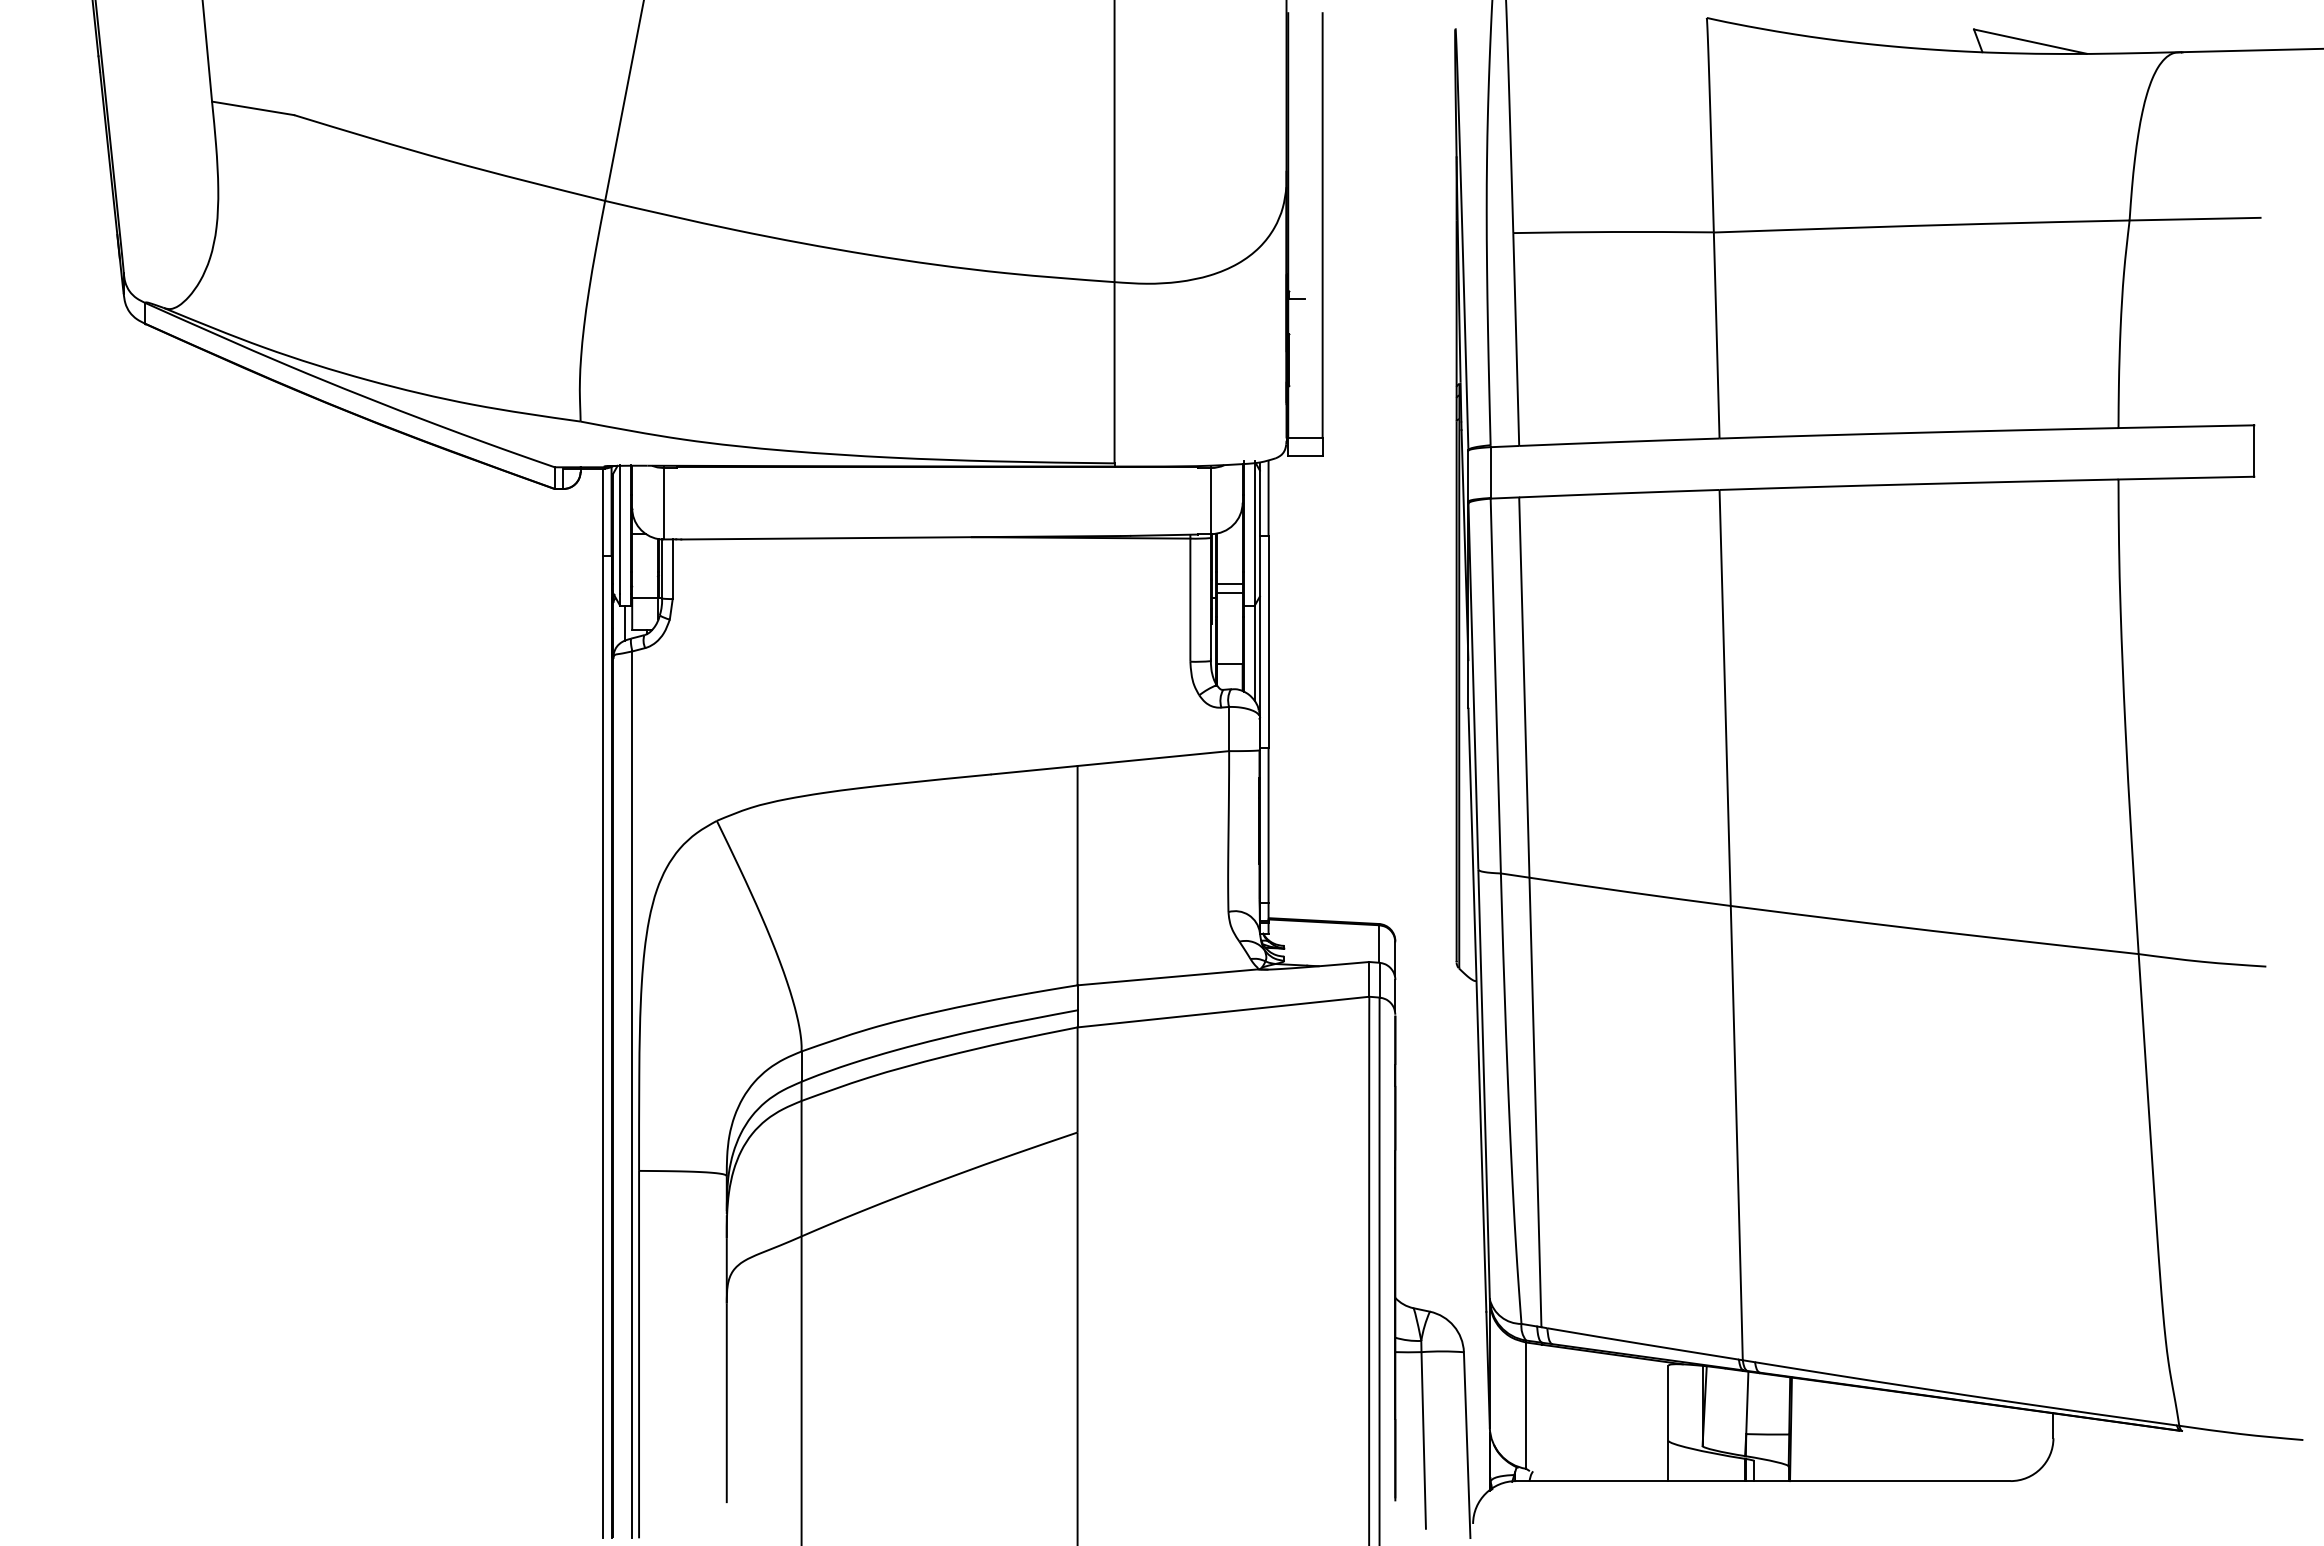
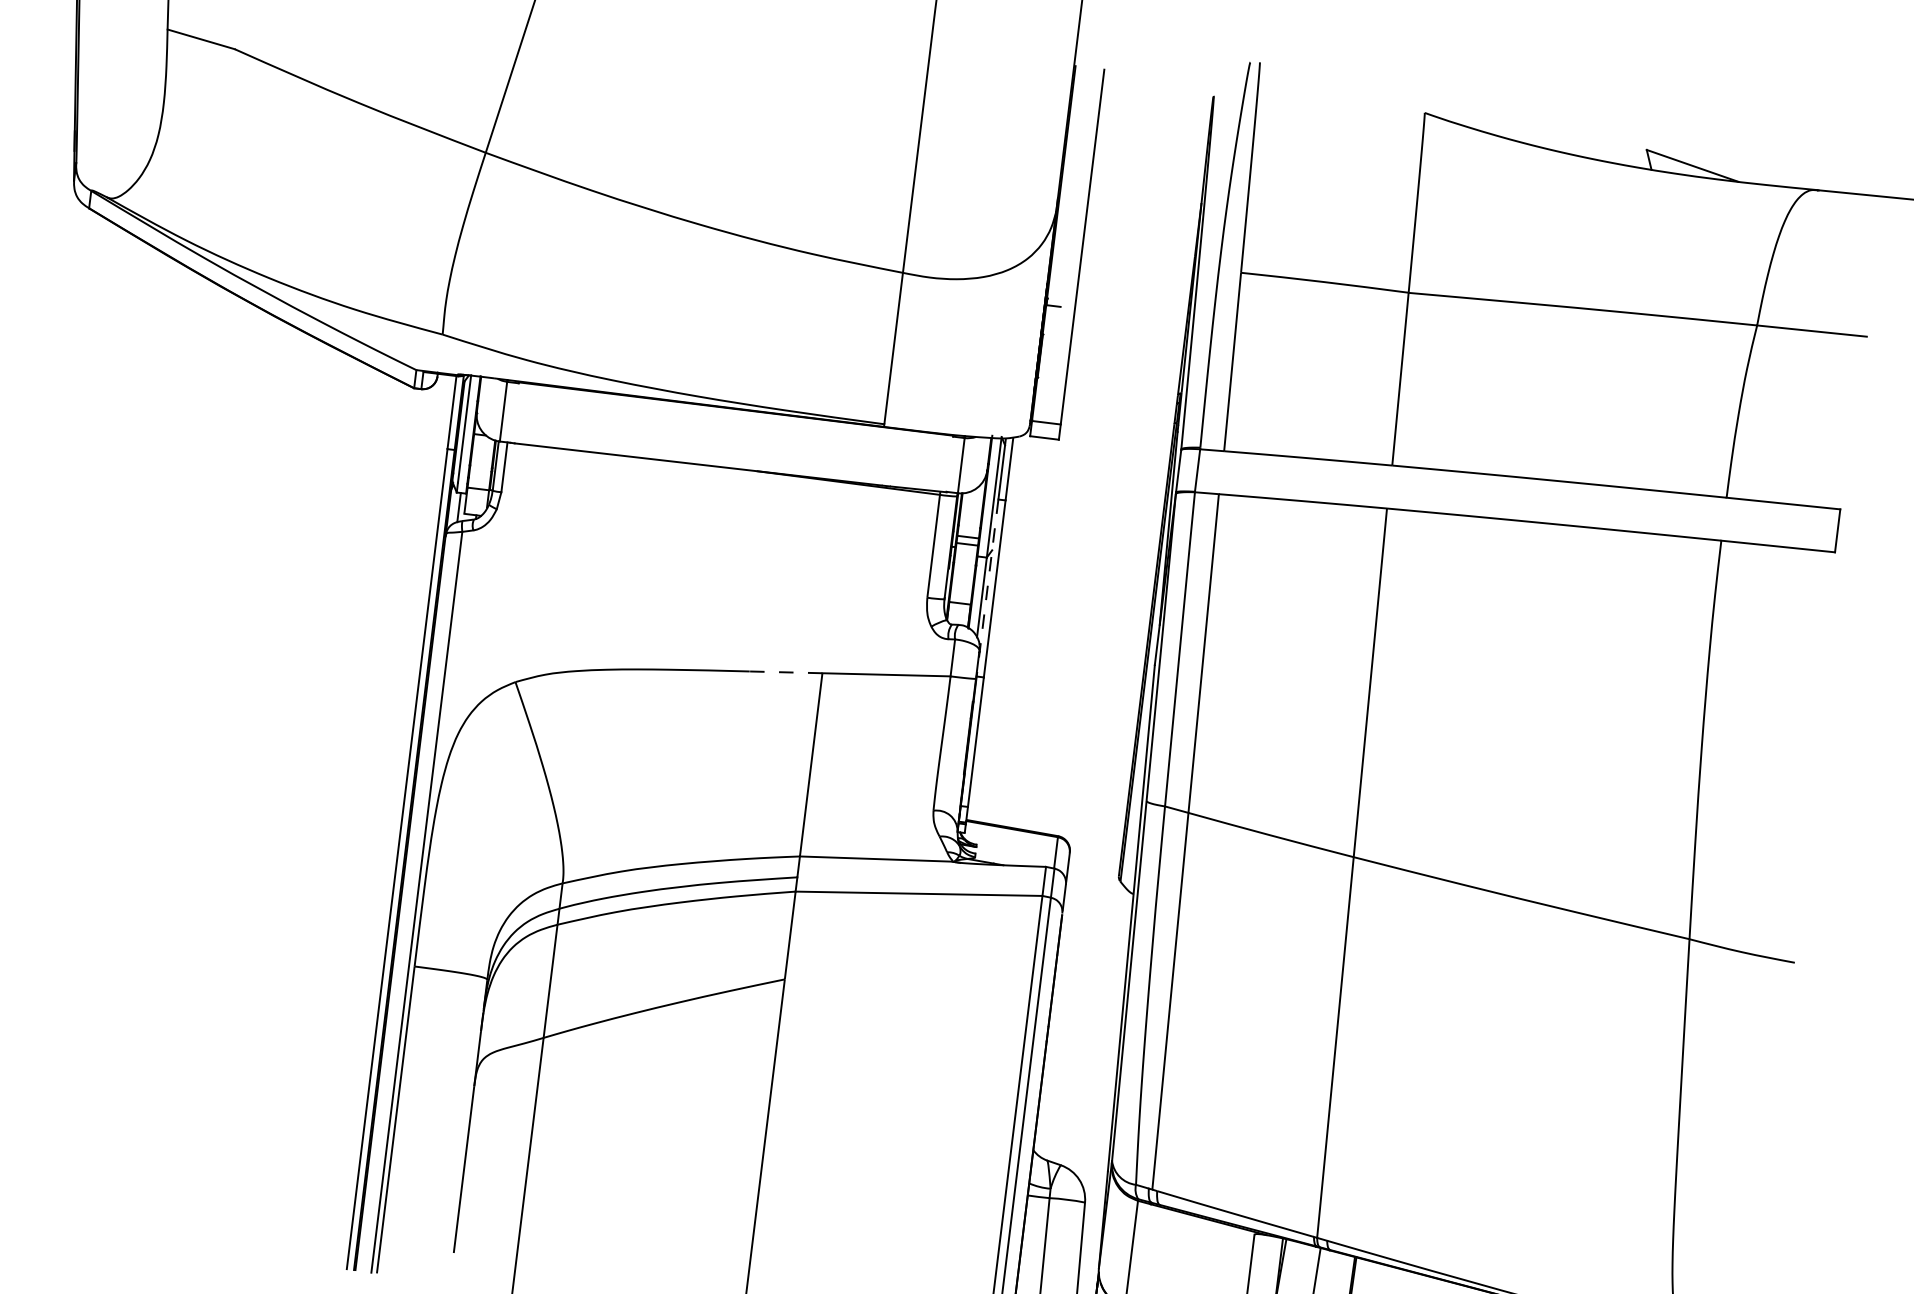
line: (1259, 641) -> (987, 587), solid -> dashed
line: (1034, 770) -> (785, 672), solid -> dashed

